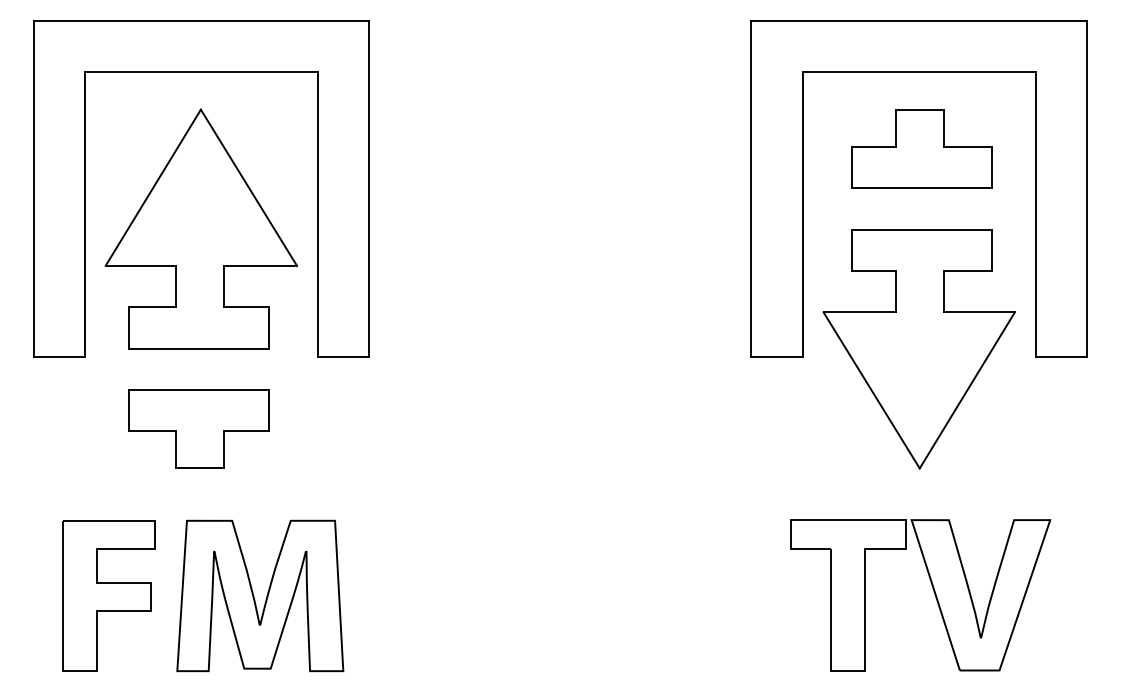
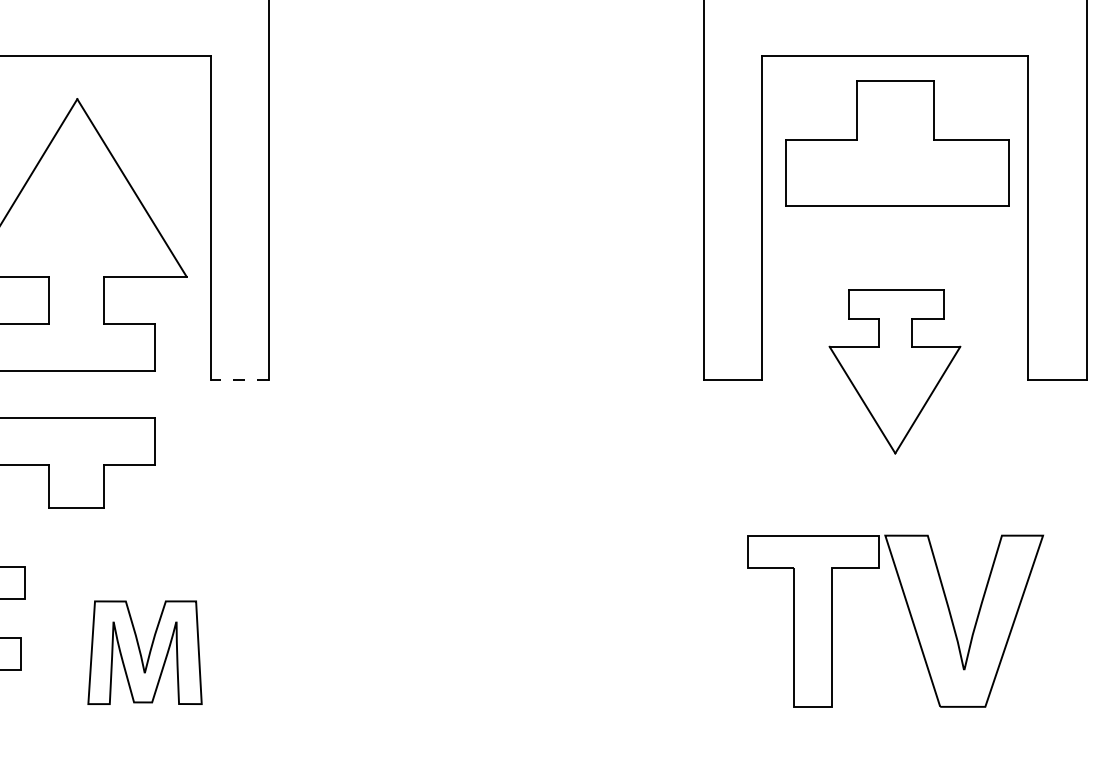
part: (921, 148) -> (897, 143), size x1.4
part: (918, 349) -> (894, 372), size x0.6
line: (343, 356) -> (239, 380), solid -> dashed
part: (933, 591) -> (910, 616), moved
part: (260, 595) -> (145, 652), size x0.6

